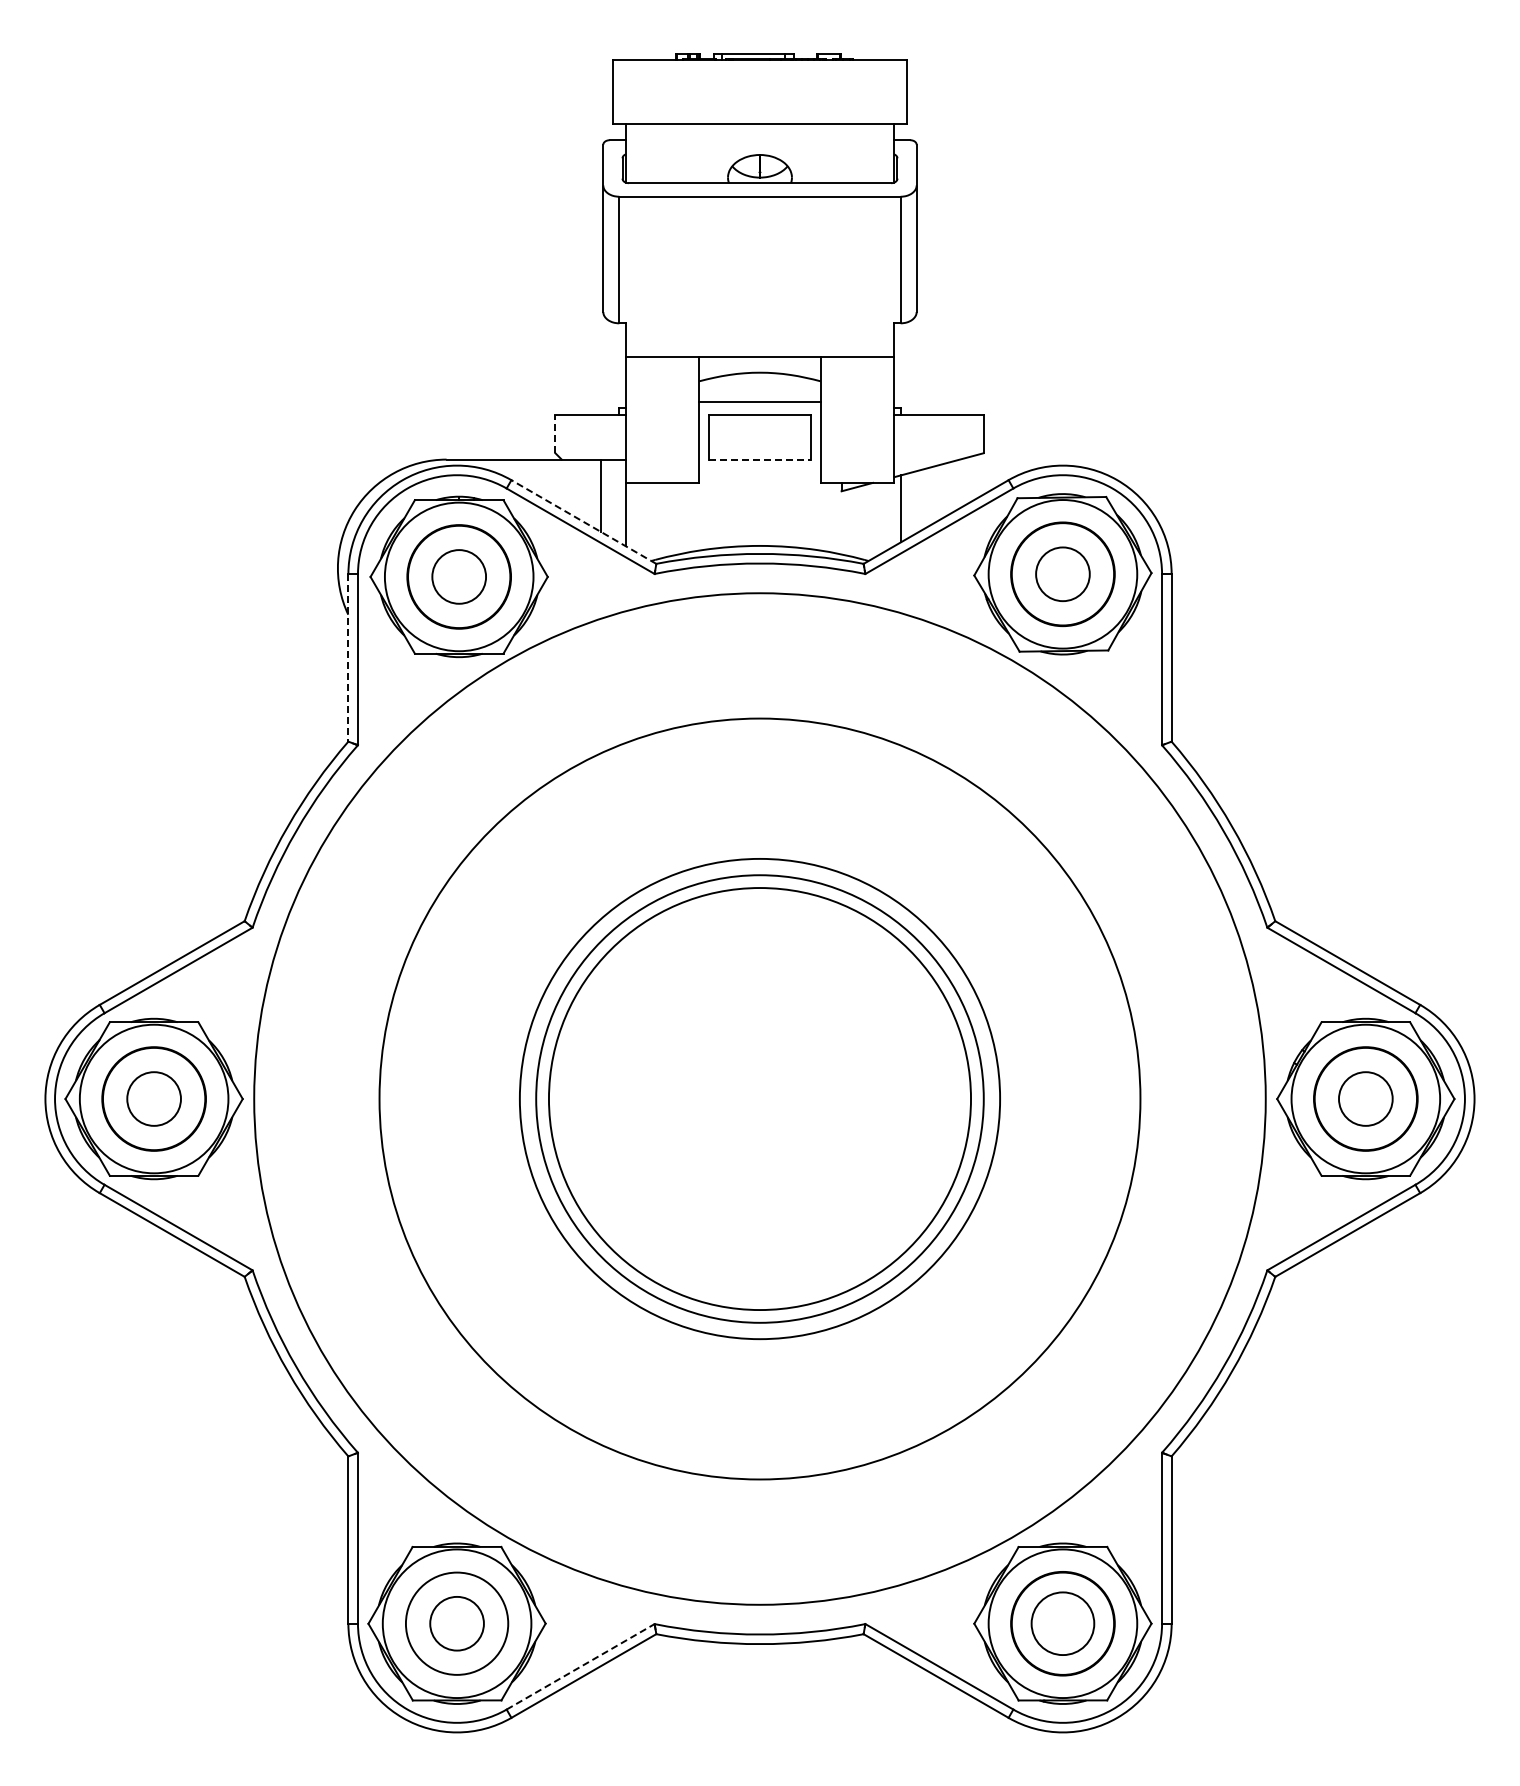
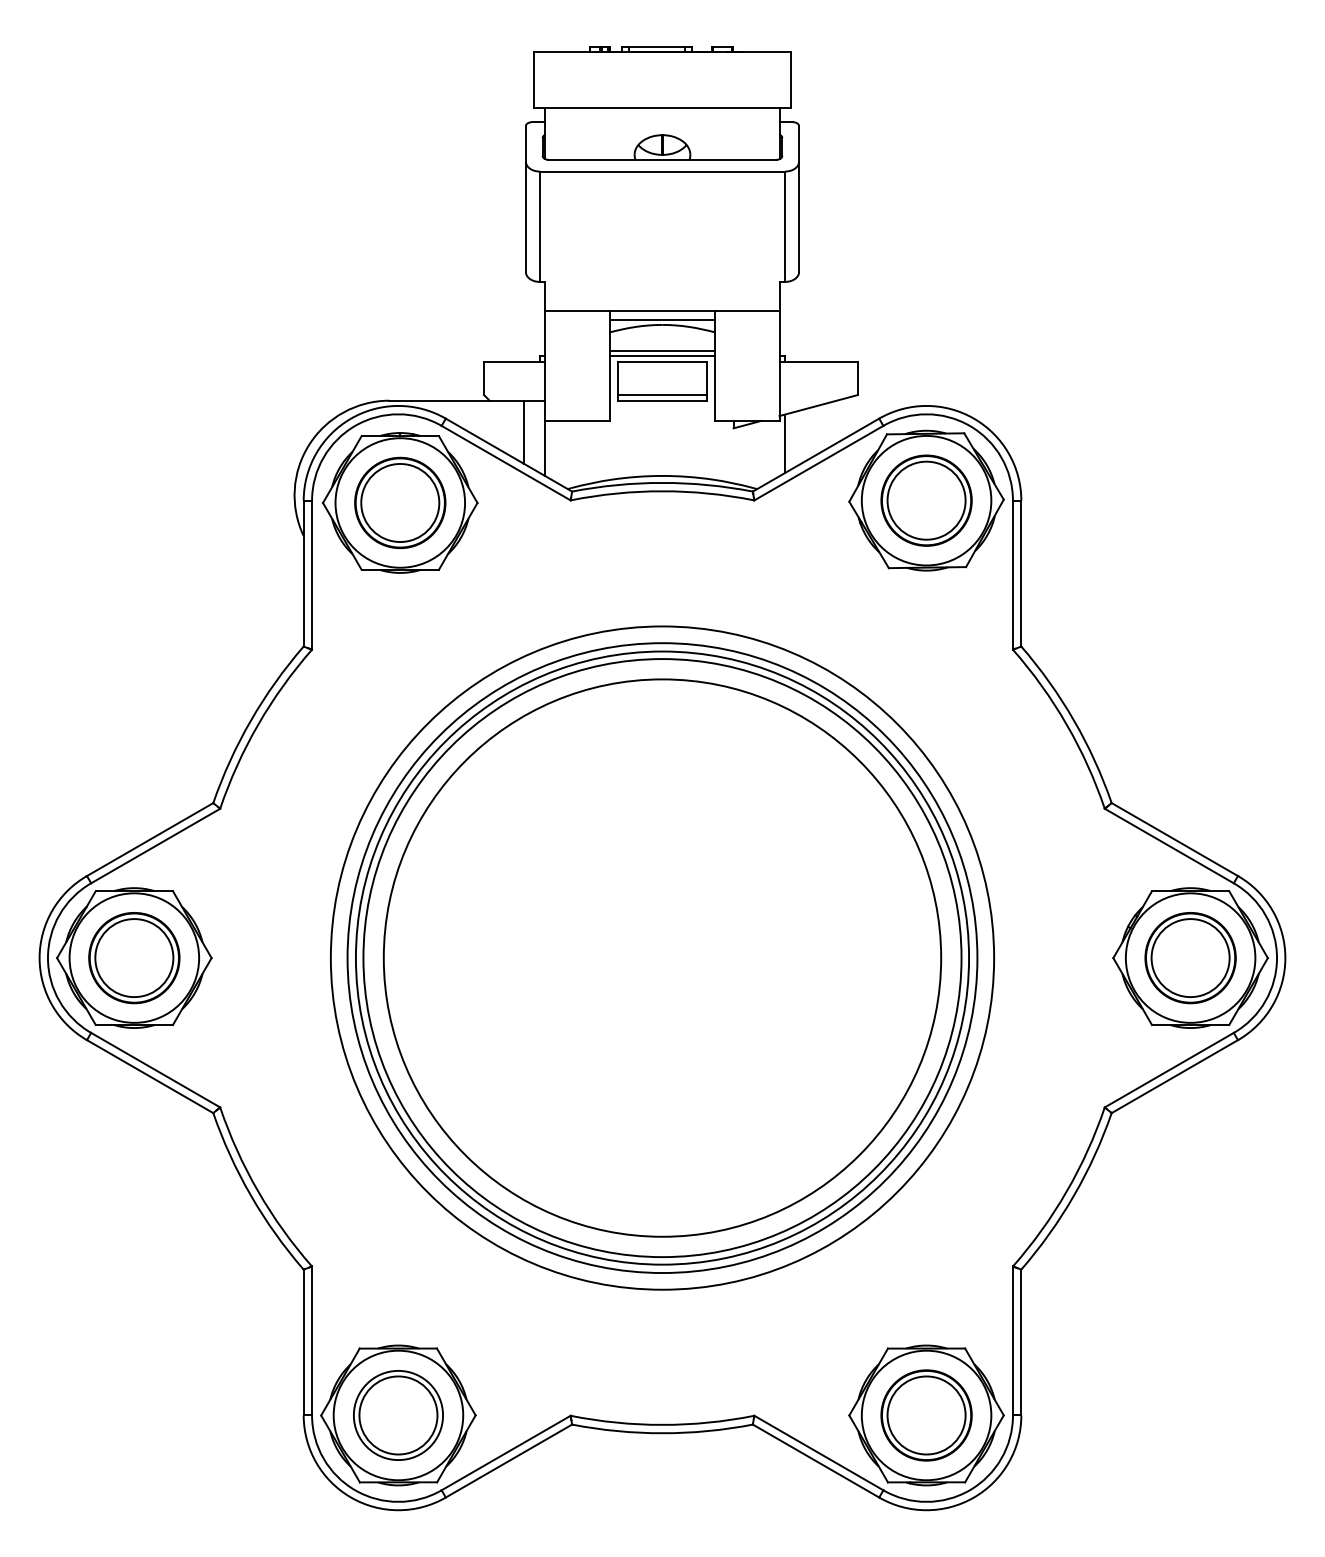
line: (759, 367) -> (662, 320), added
line: (759, 408) -> (662, 356), added
line: (555, 433) -> (484, 377), dashed -> solid
line: (759, 453) -> (662, 395), added
line: (760, 459) -> (662, 400), dashed -> solid
line: (583, 522) -> (508, 455), dashed -> solid
circle: (1062, 574) -> (926, 500), size x1.67
circle: (458, 576) -> (399, 502), size x1.67
line: (348, 657) -> (303, 573), dashed -> solid
circle: (153, 1098) -> (133, 957), size x1.67
circle: (759, 1098) -> (662, 957), size x0.71
circle: (759, 1098) -> (662, 957), size x1.43
circle: (759, 1098) -> (662, 957), size x1.43
circle: (759, 1098) -> (662, 957), size x1.67
circle: (1365, 1098) -> (1190, 957), size x1.67
circle: (456, 1623) -> (397, 1415), size x1.67
circle: (1062, 1623) -> (926, 1415), size x1.43
line: (581, 1666) -> (506, 1452), dashed -> solid

